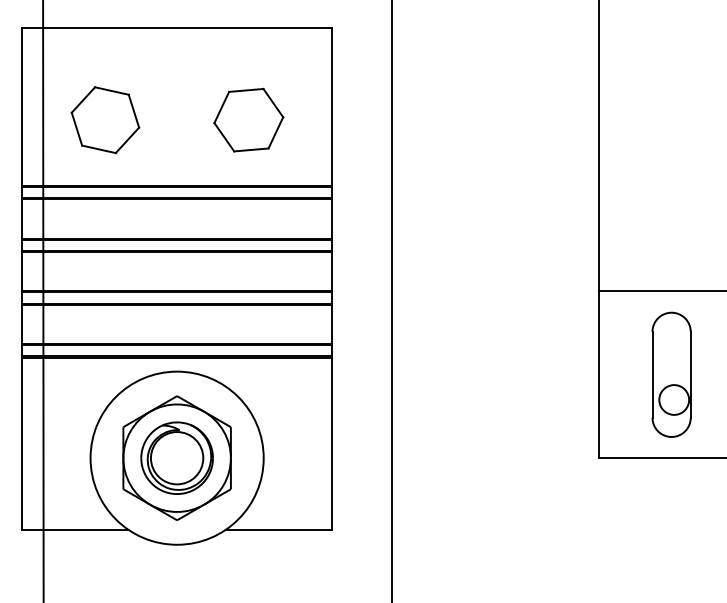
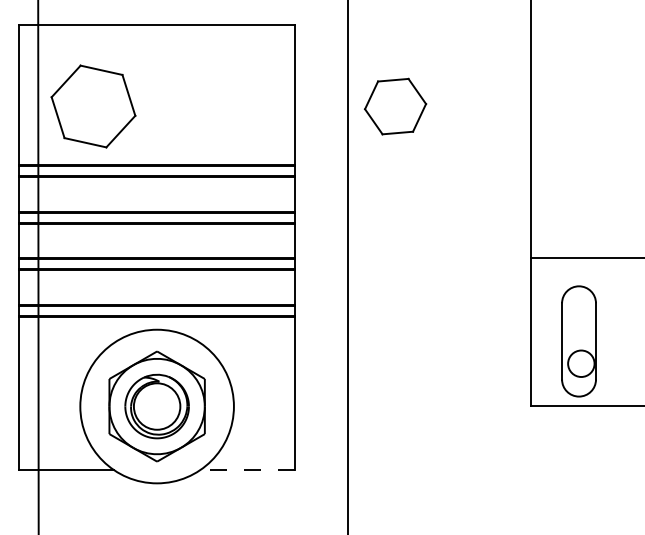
part: (248, 119) -> (395, 106), moved
part: (105, 120) -> (93, 106), size x1.4
part: (671, 374) -> (578, 341), moved
line: (278, 529) -> (247, 469), solid -> dashed

